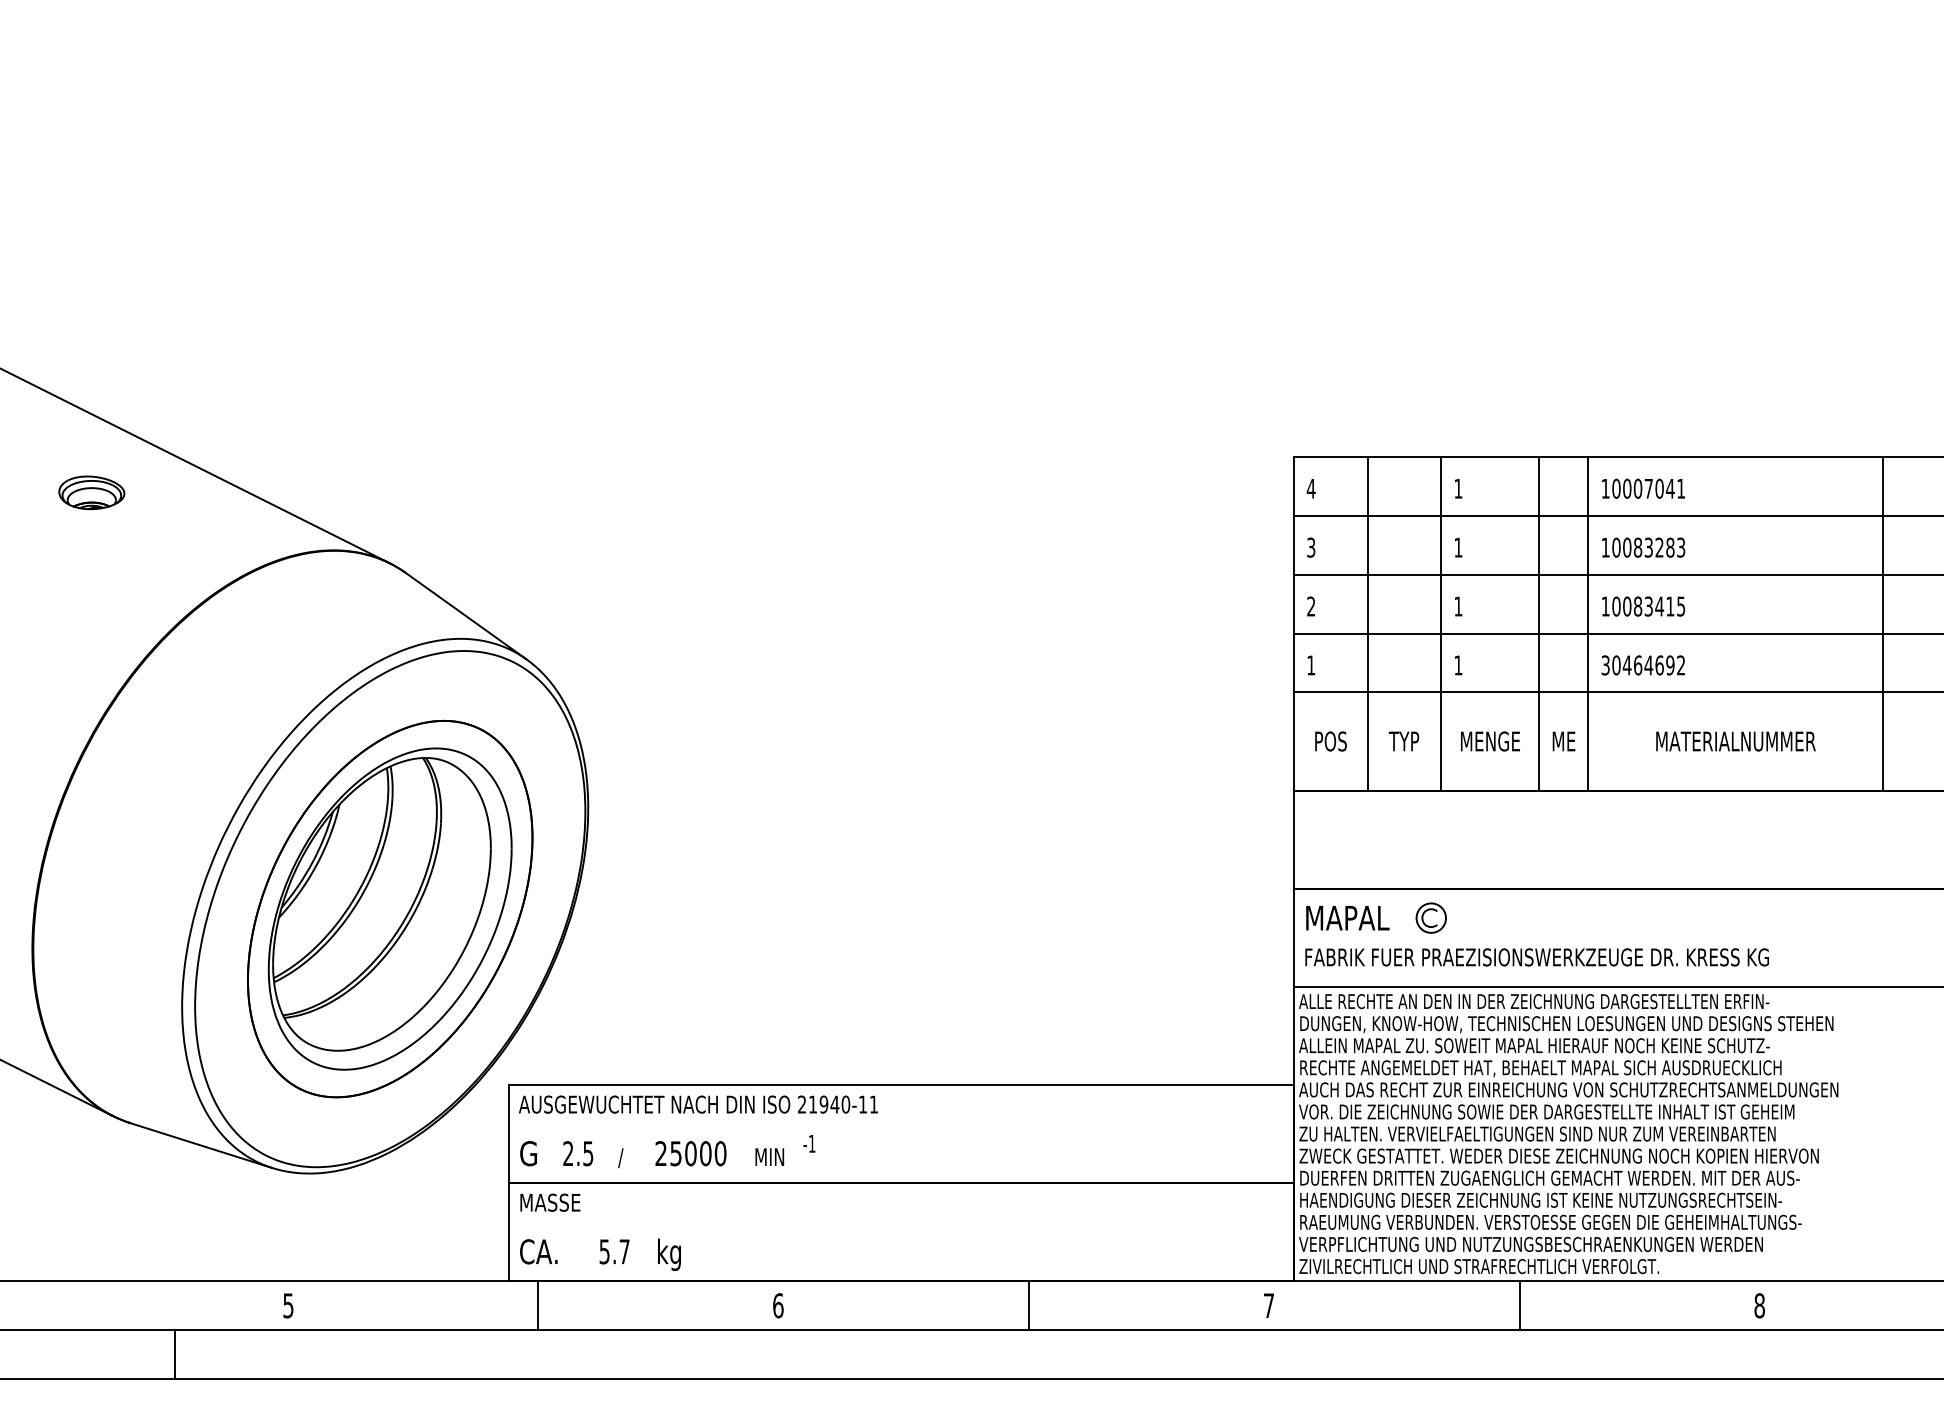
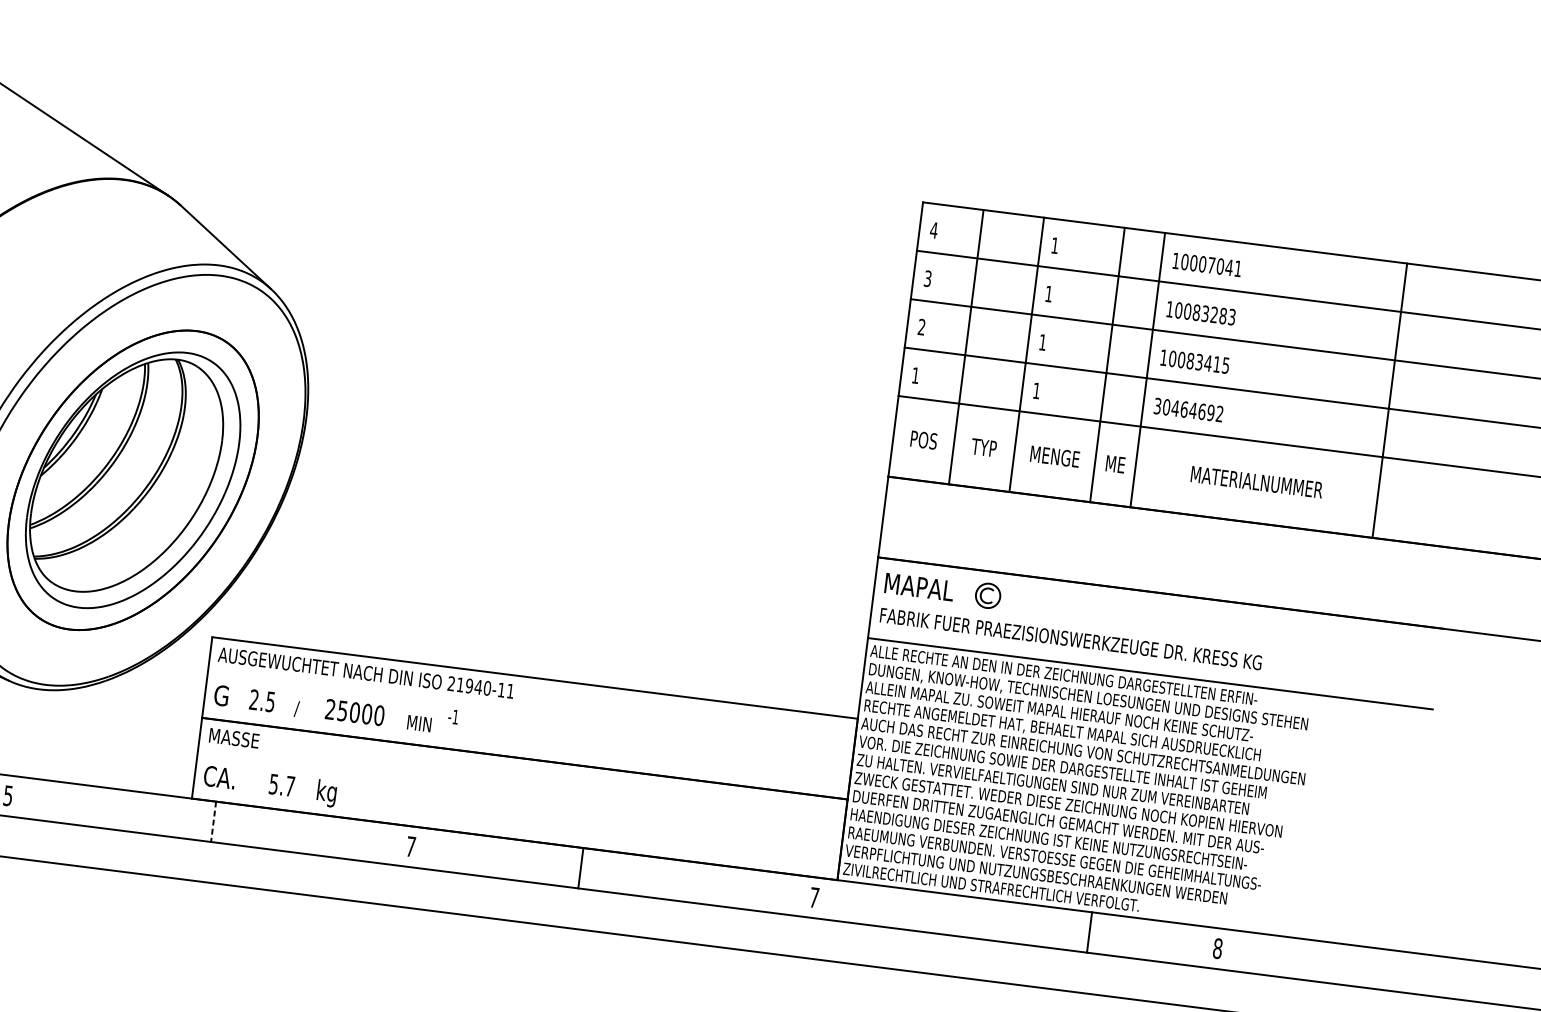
line: (538, 1305) -> (213, 821), solid -> dashed
text: (778, 1305) -> (411, 846), 6 -> 7
line: (1028, 1305) -> (580, 867), moved
line: (1519, 1305) -> (1089, 932), moved

